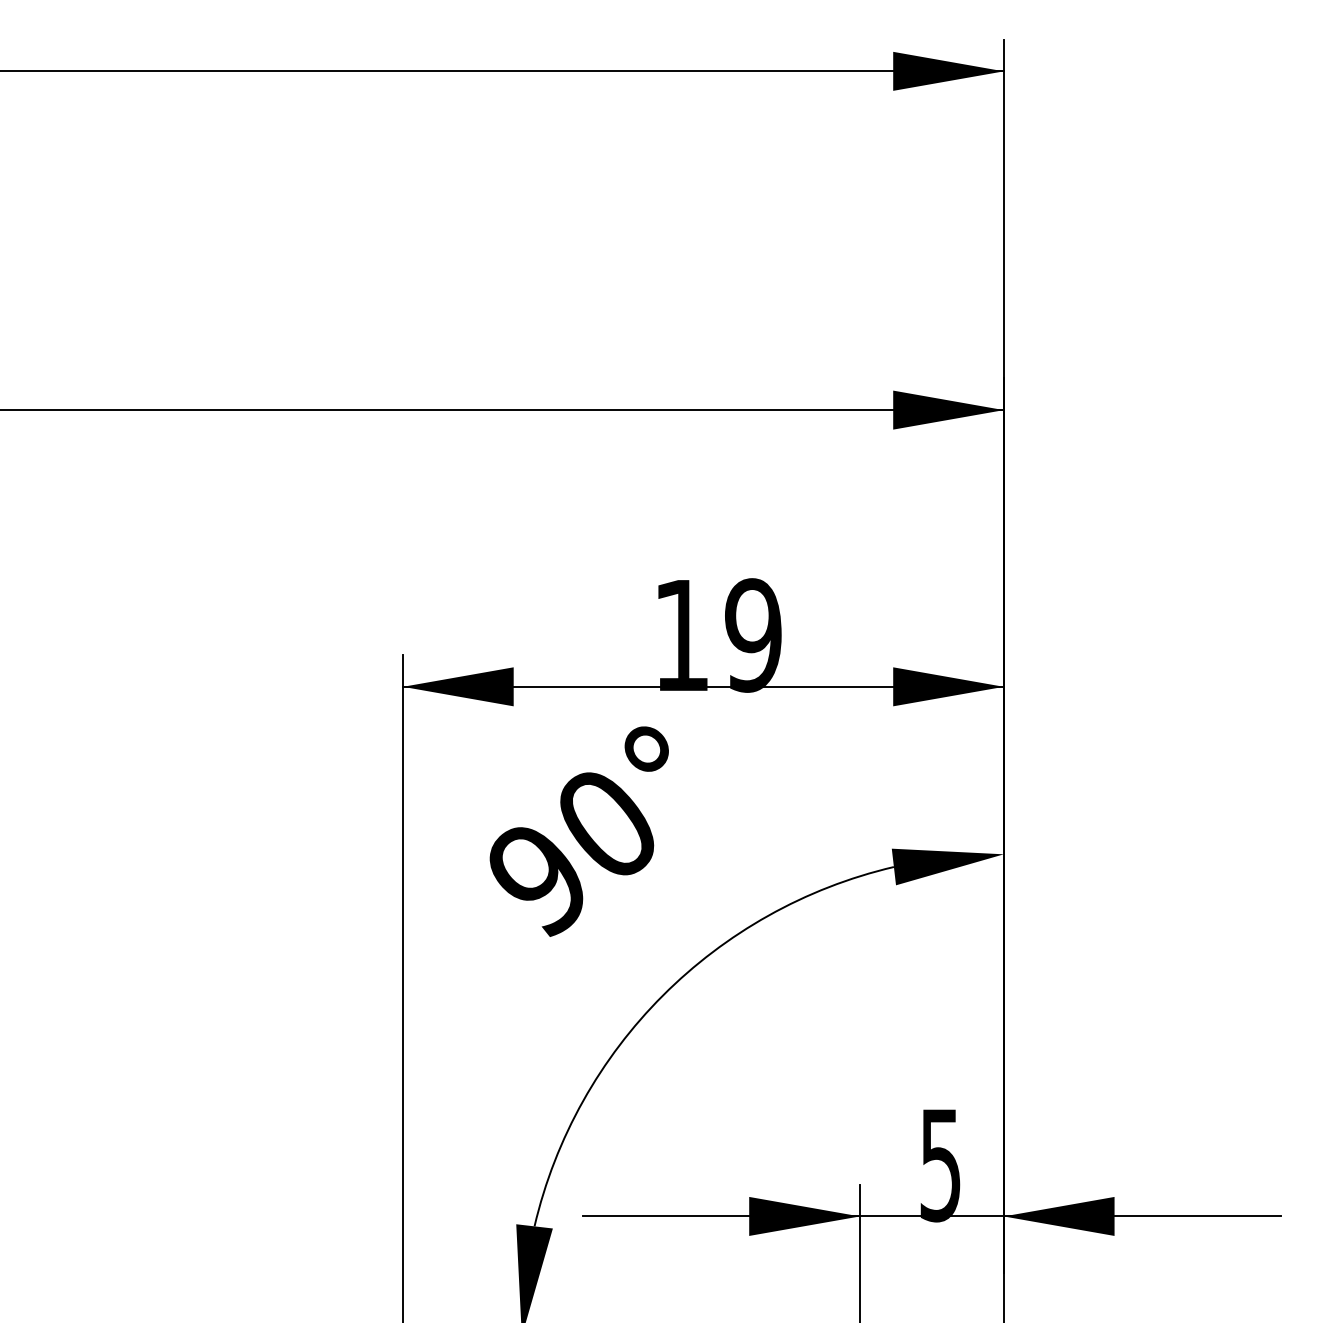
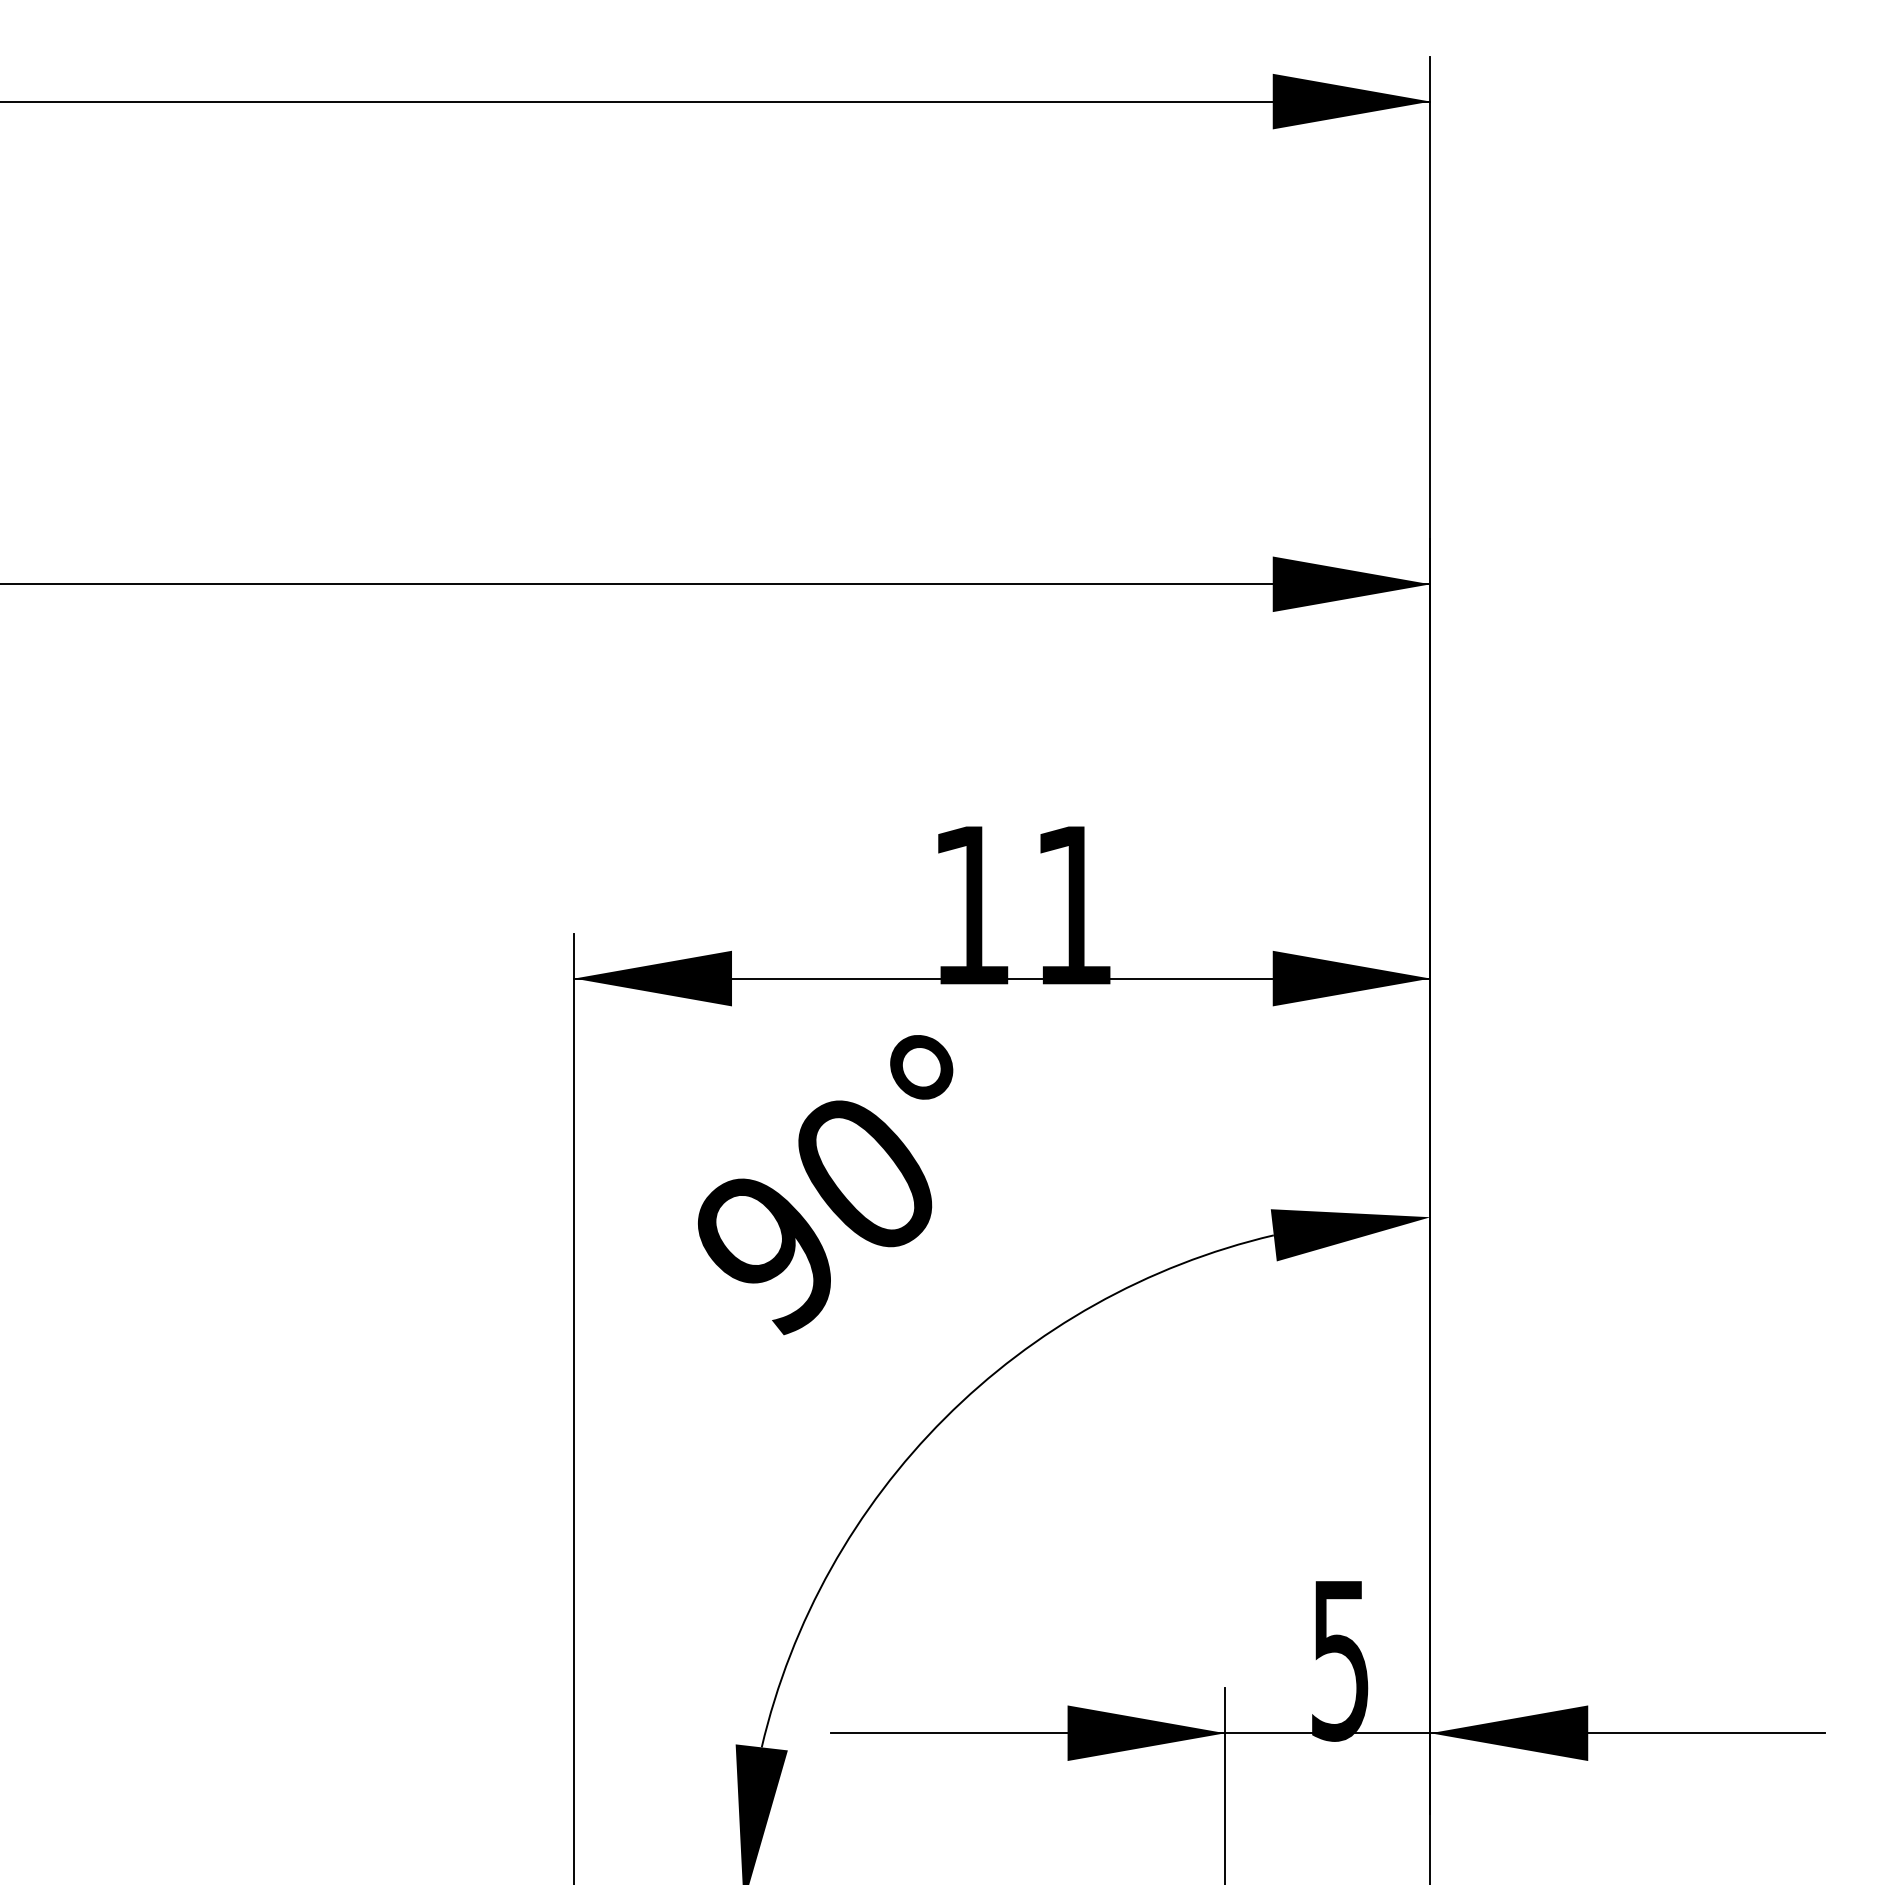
text: (753, 635) -> (1073, 905), 19 -> 11

